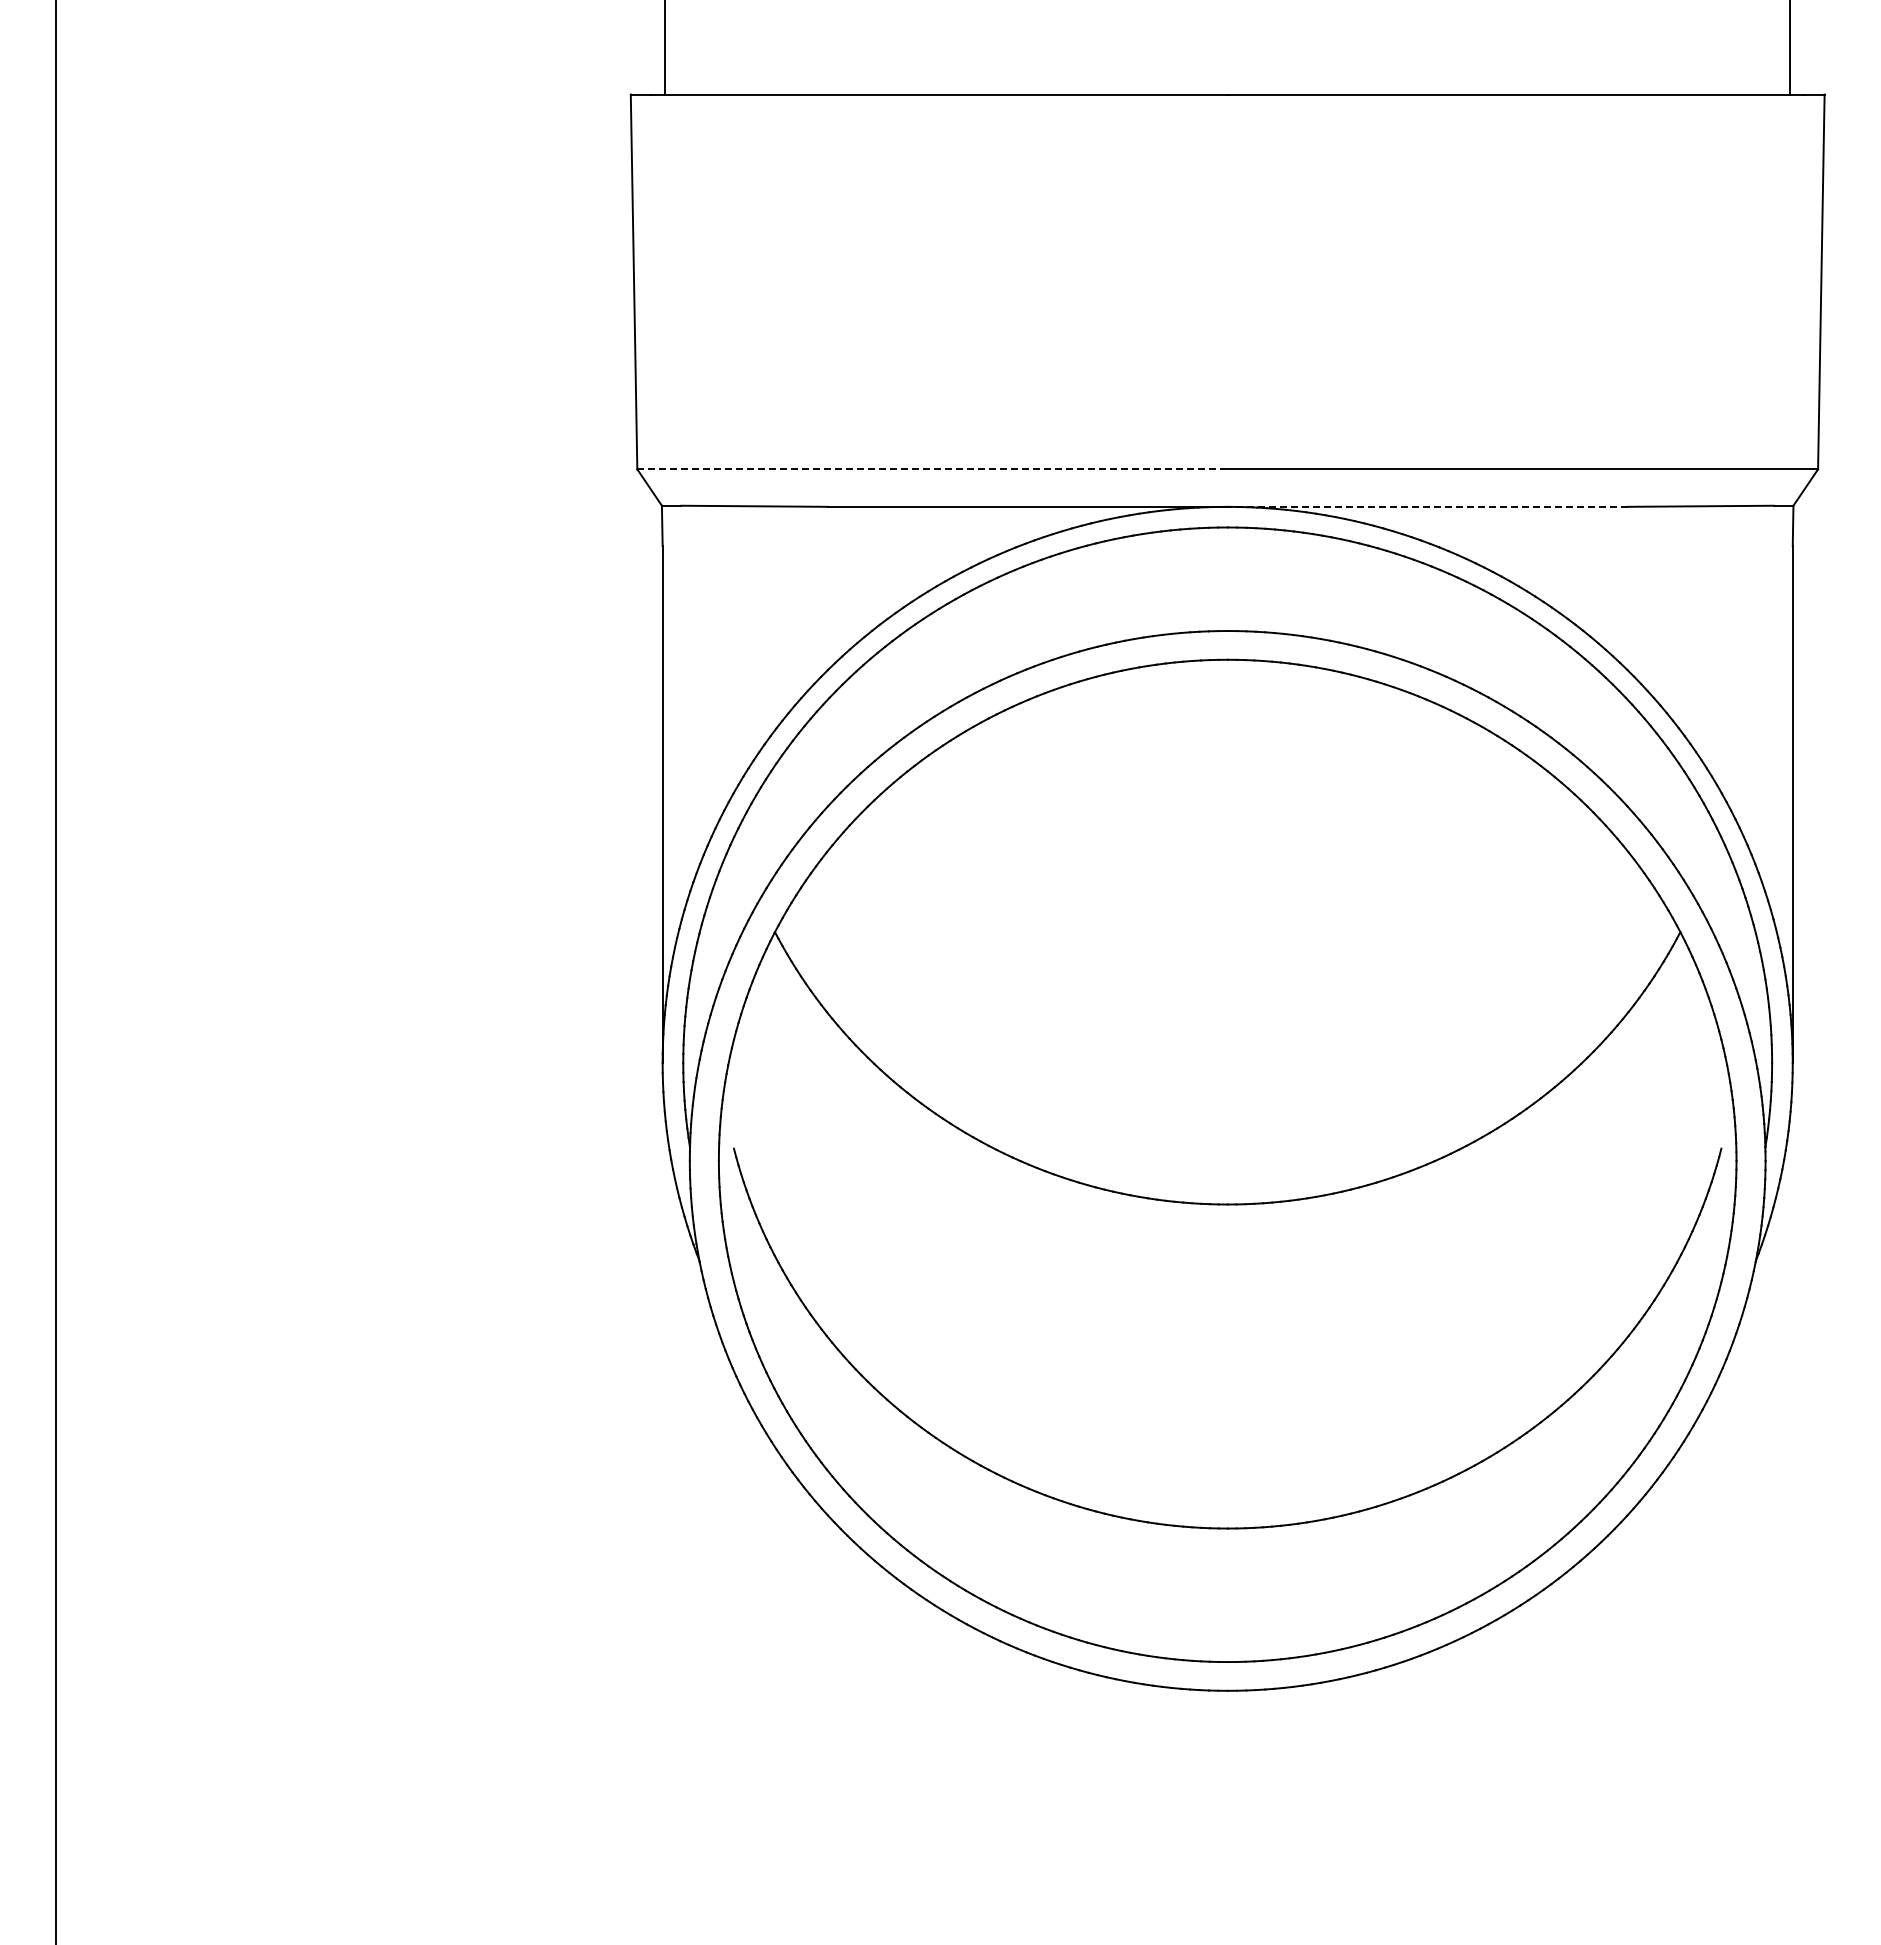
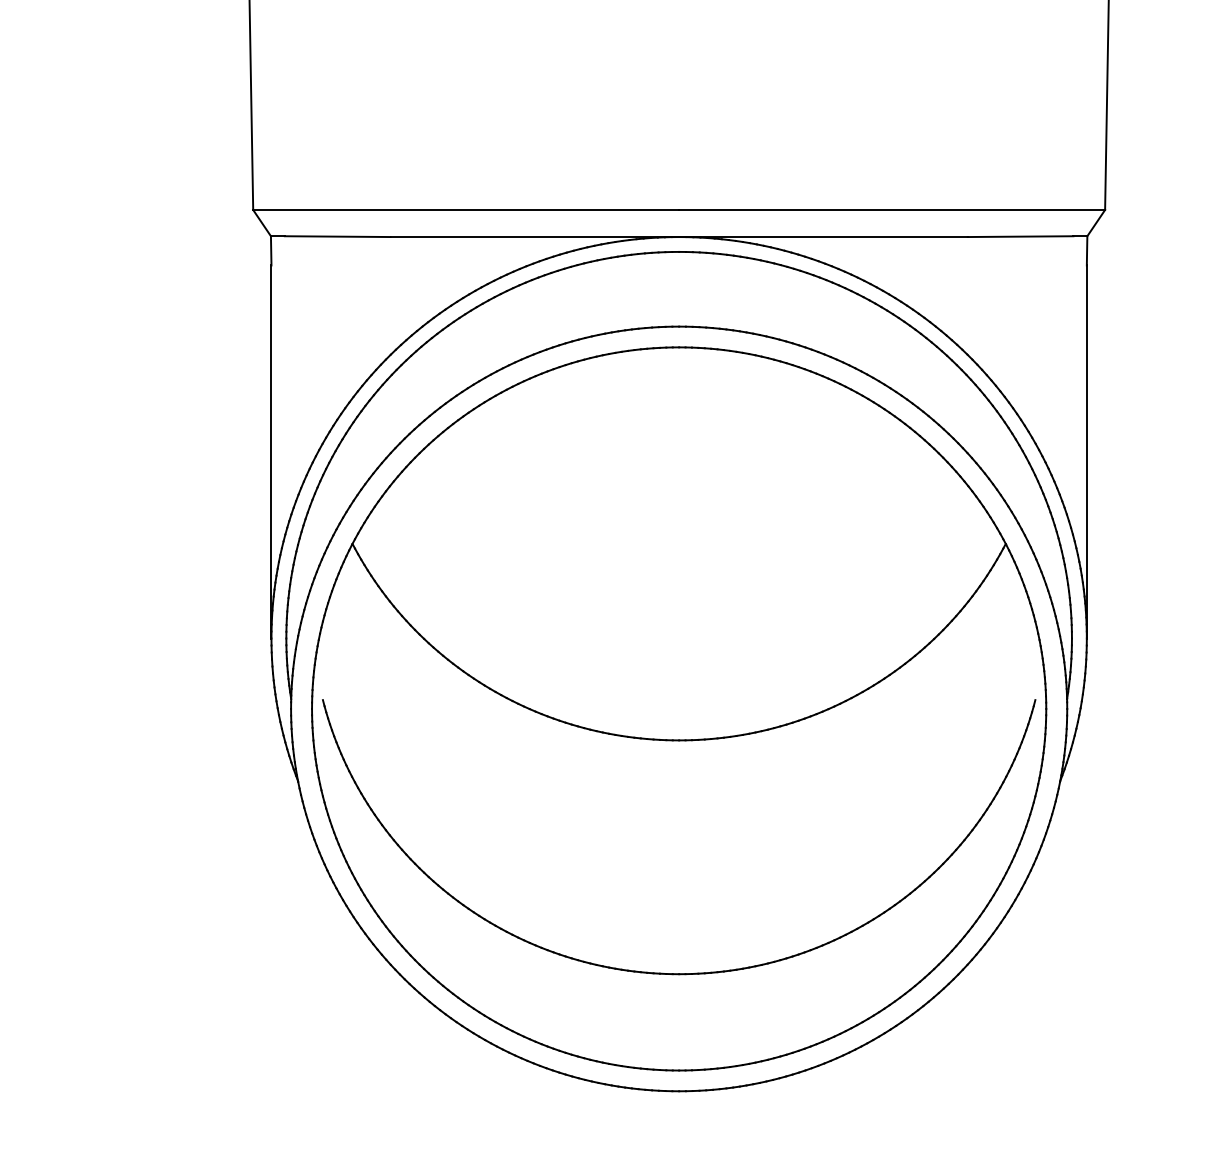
line: (933, 469) -> (466, 210), dashed -> solid
line: (1427, 506) -> (823, 236), dashed -> solid

